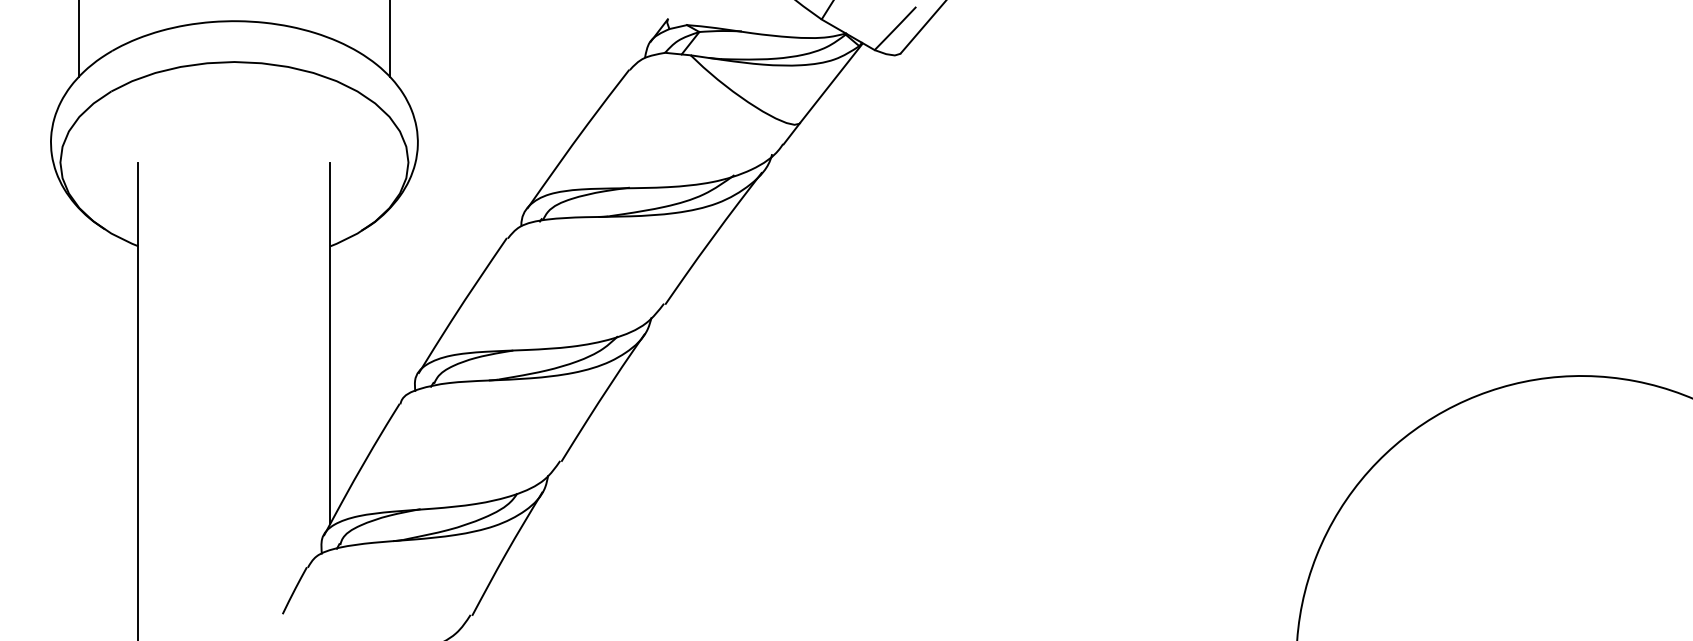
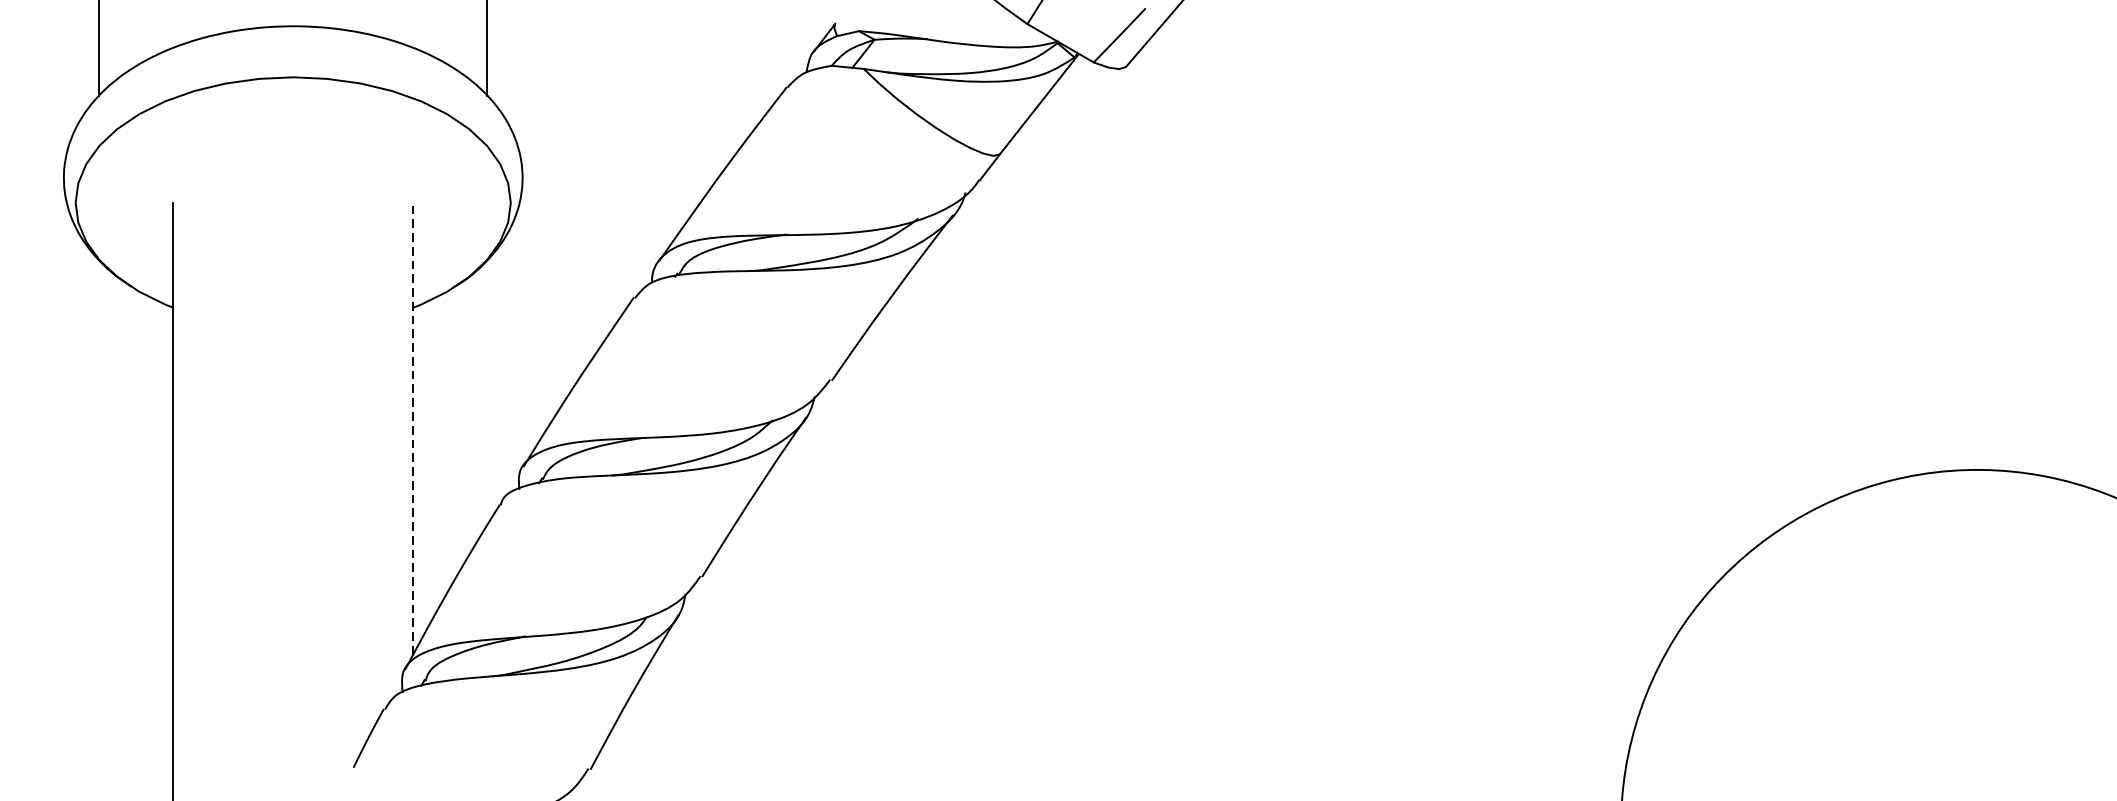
line: (330, 343) -> (413, 429), solid -> dashed

